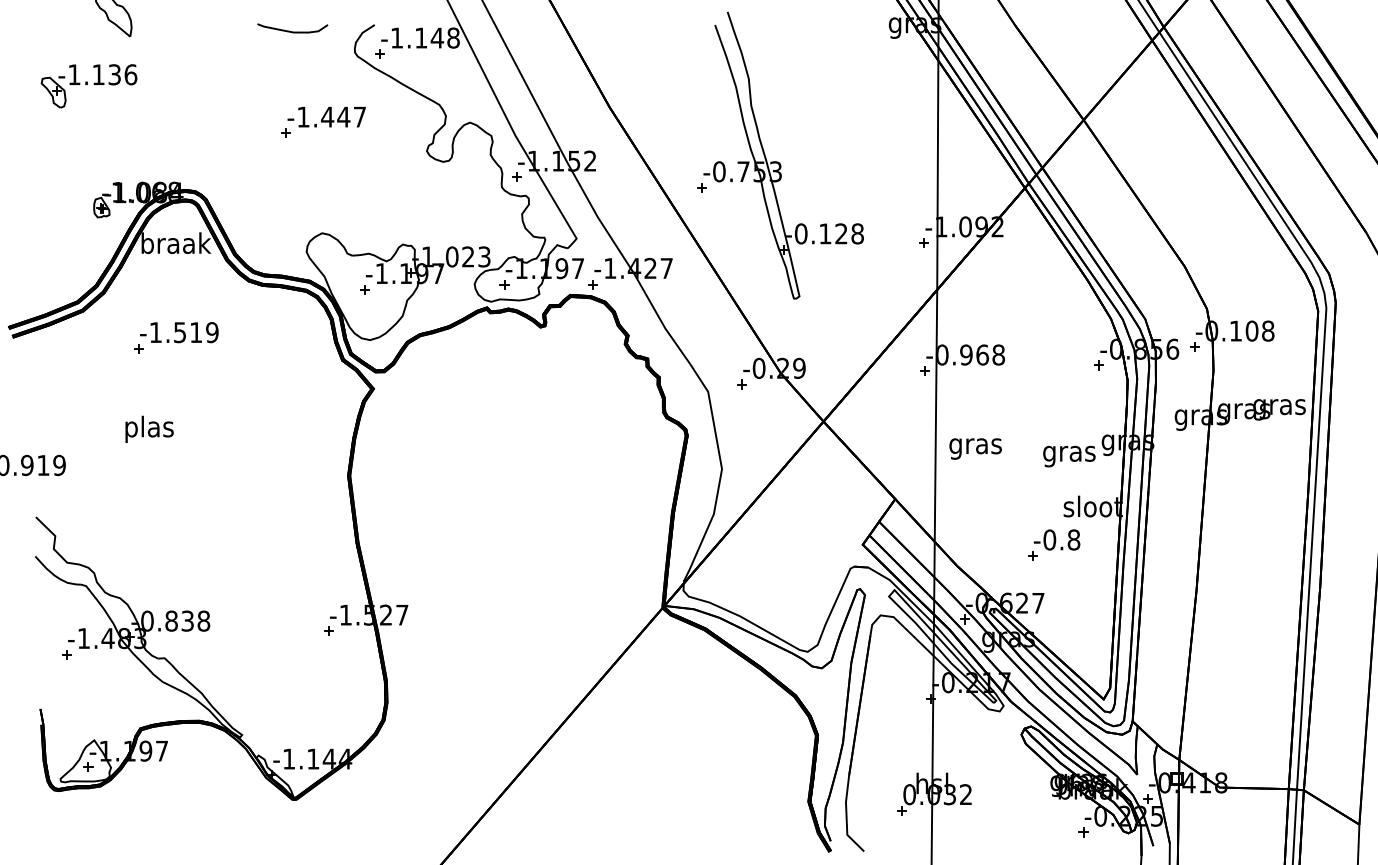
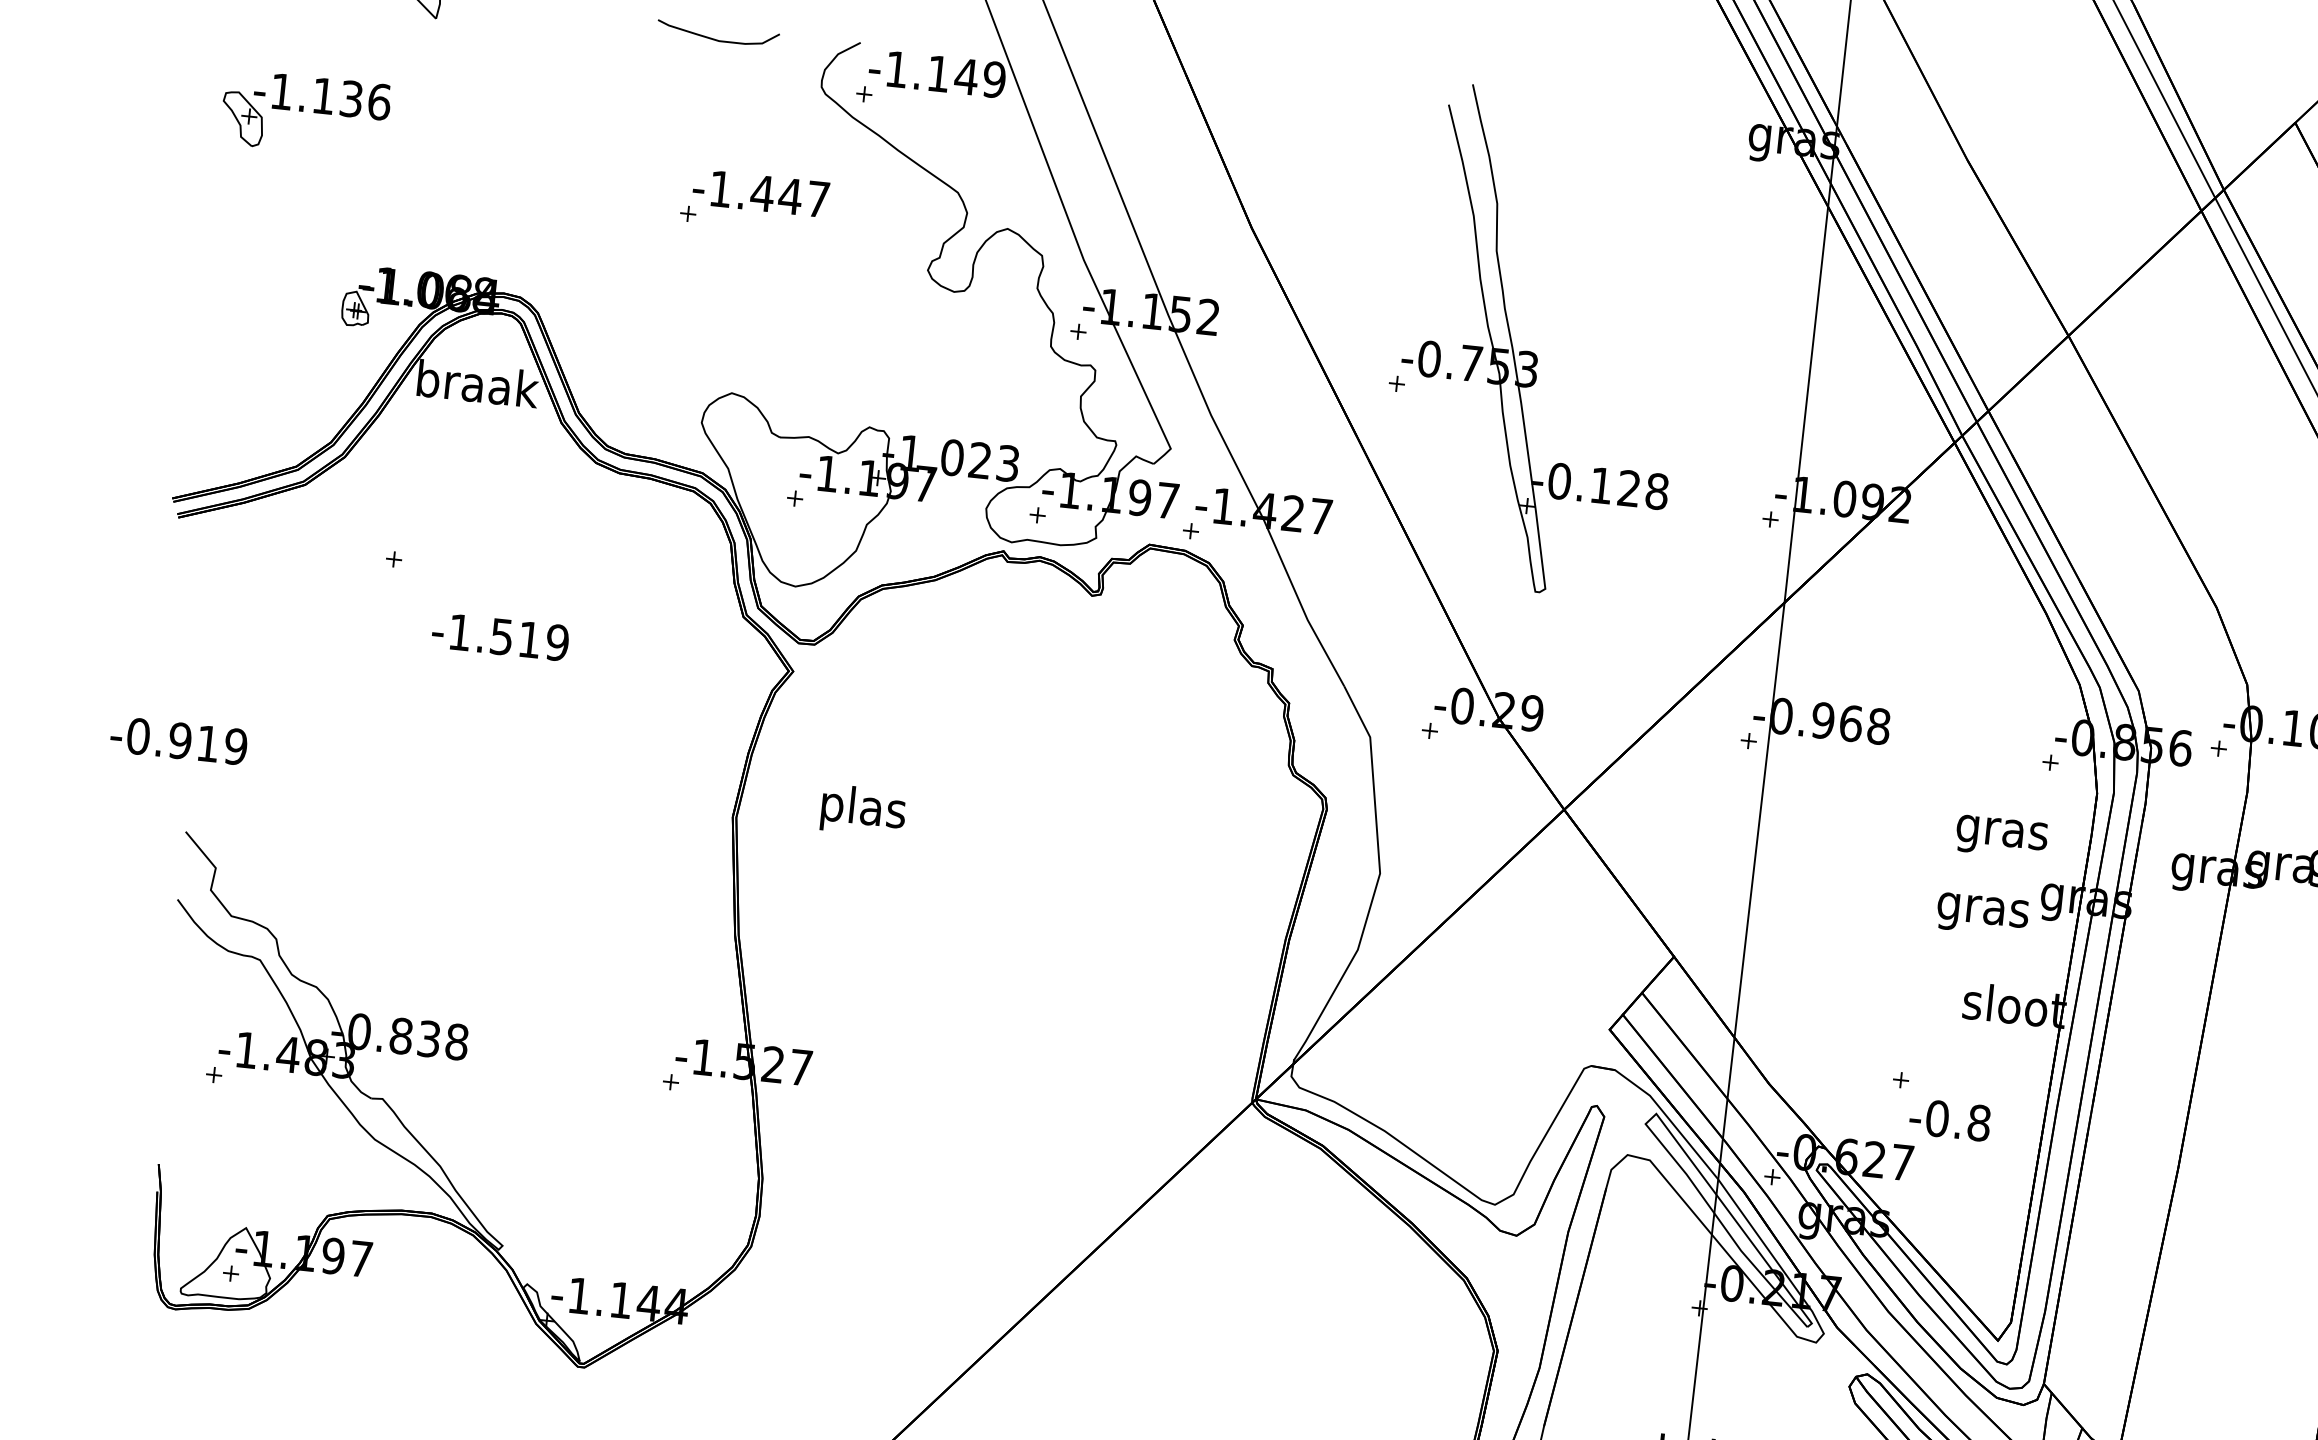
text: (453, 37) -> (994, 78), -1.148 -> -1.149
part: (88, 86) -> (304, 114), moved
text: (179, 332) -> (500, 636), moved
text: (149, 428) -> (863, 809), moved
text: (975, 448) -> (2001, 836), moved
text: (1056, 539) -> (1949, 1119), moved

